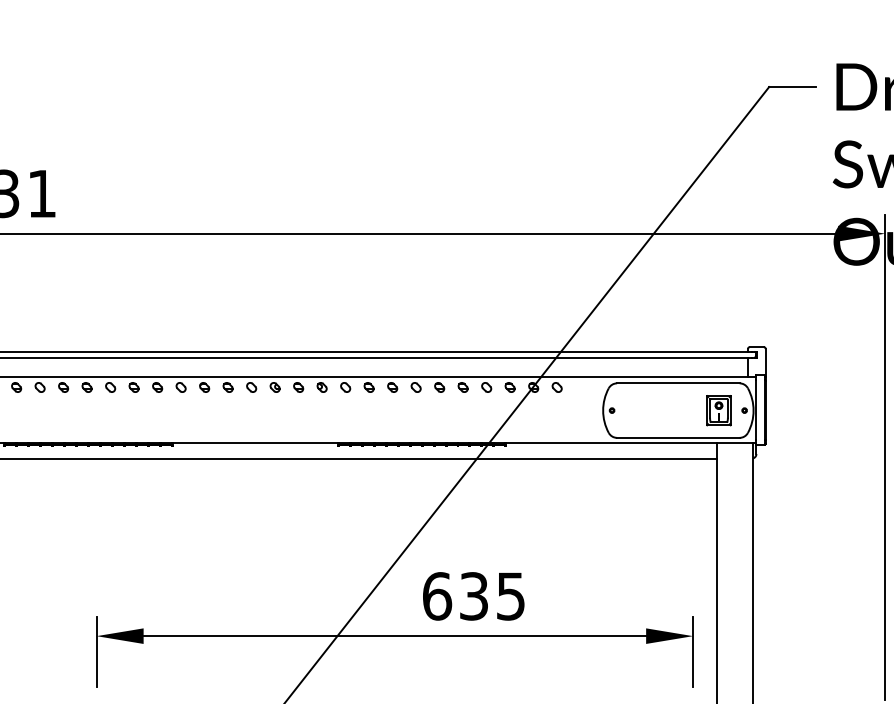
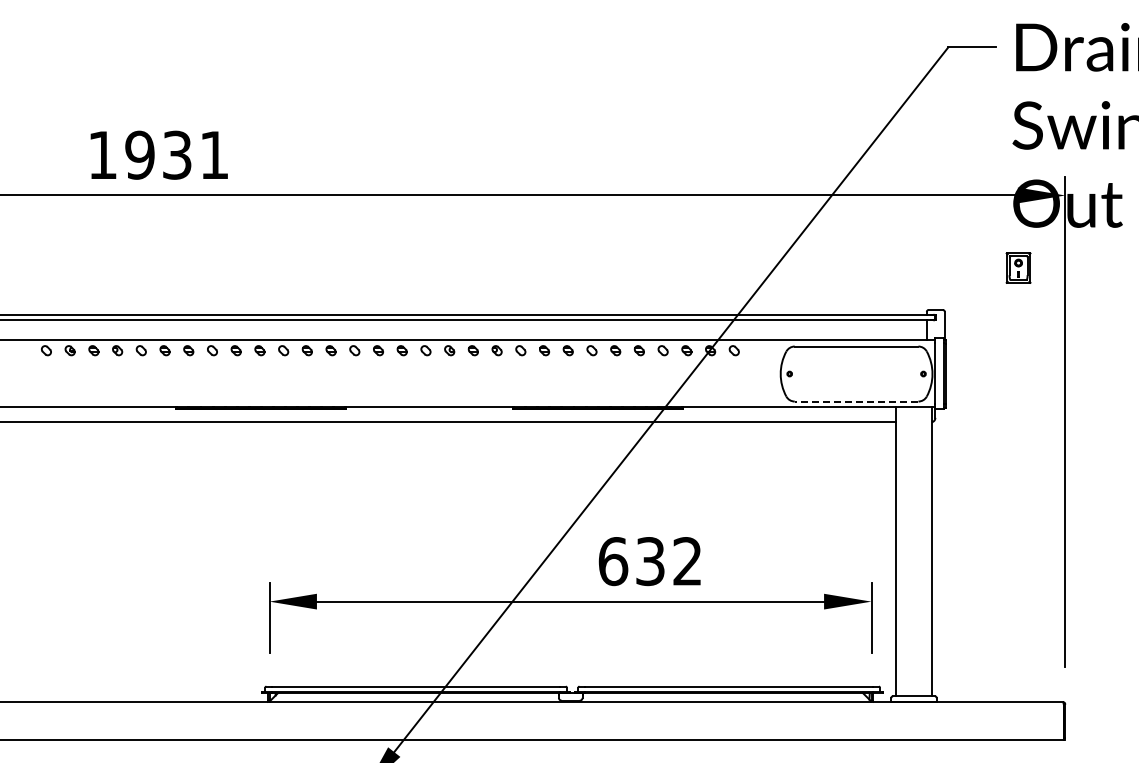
part: (718, 410) -> (1018, 267), moved
line: (678, 437) -> (856, 401), solid -> dashed
text: (510, 596) -> (687, 561), 635 -> 632

